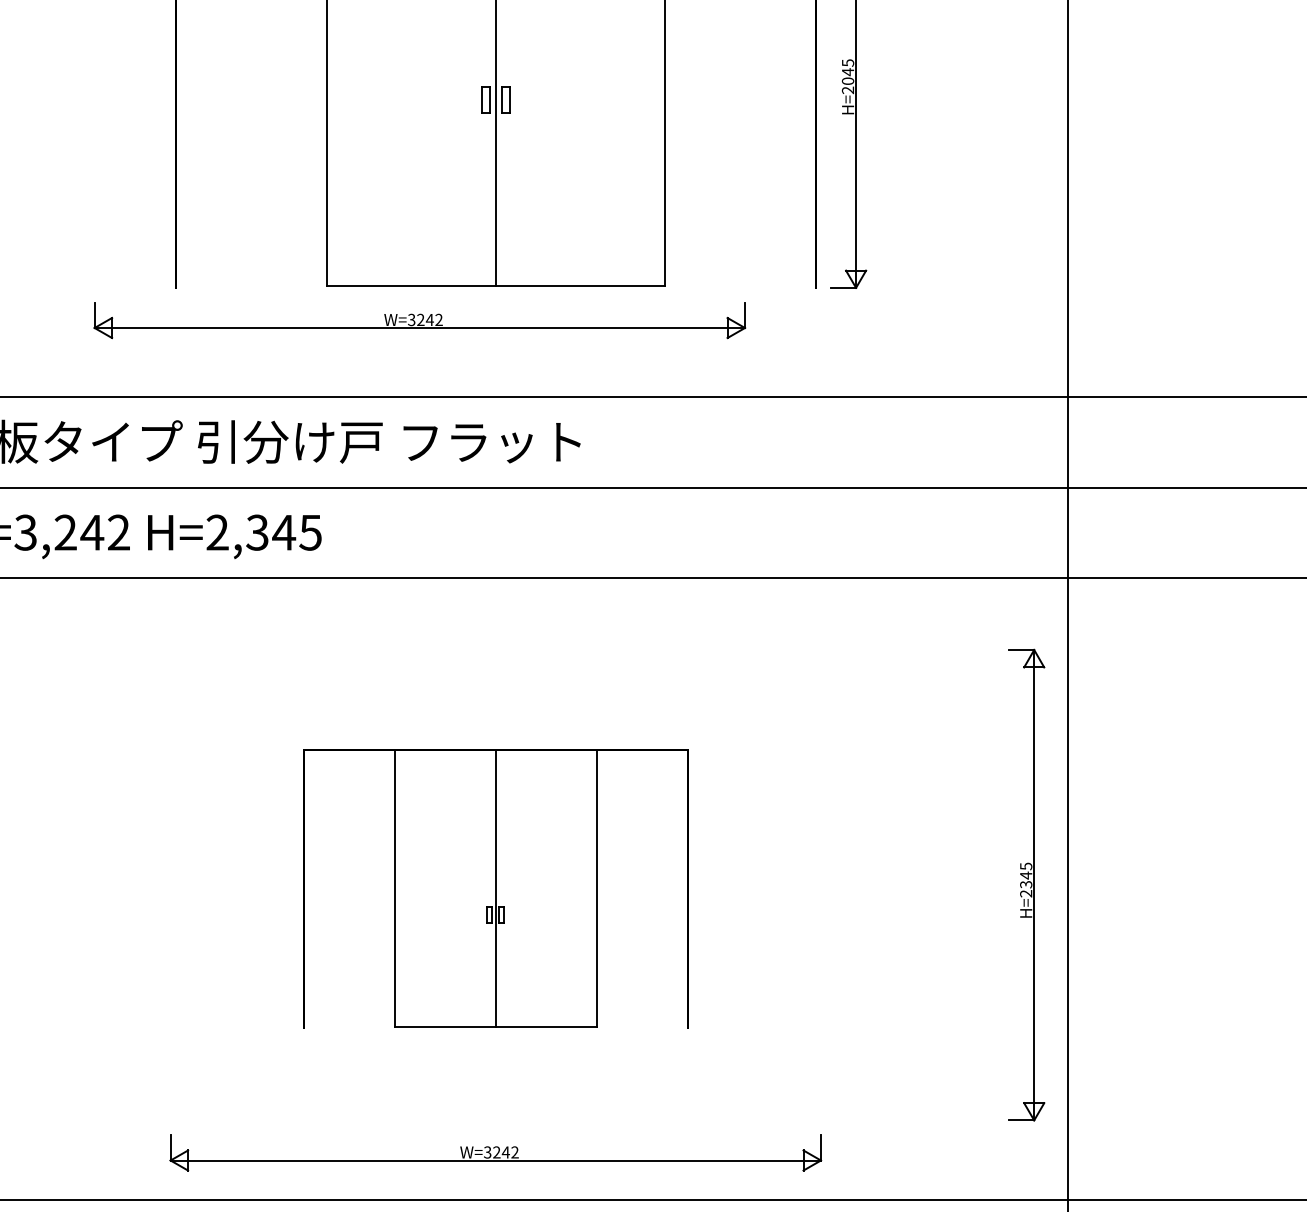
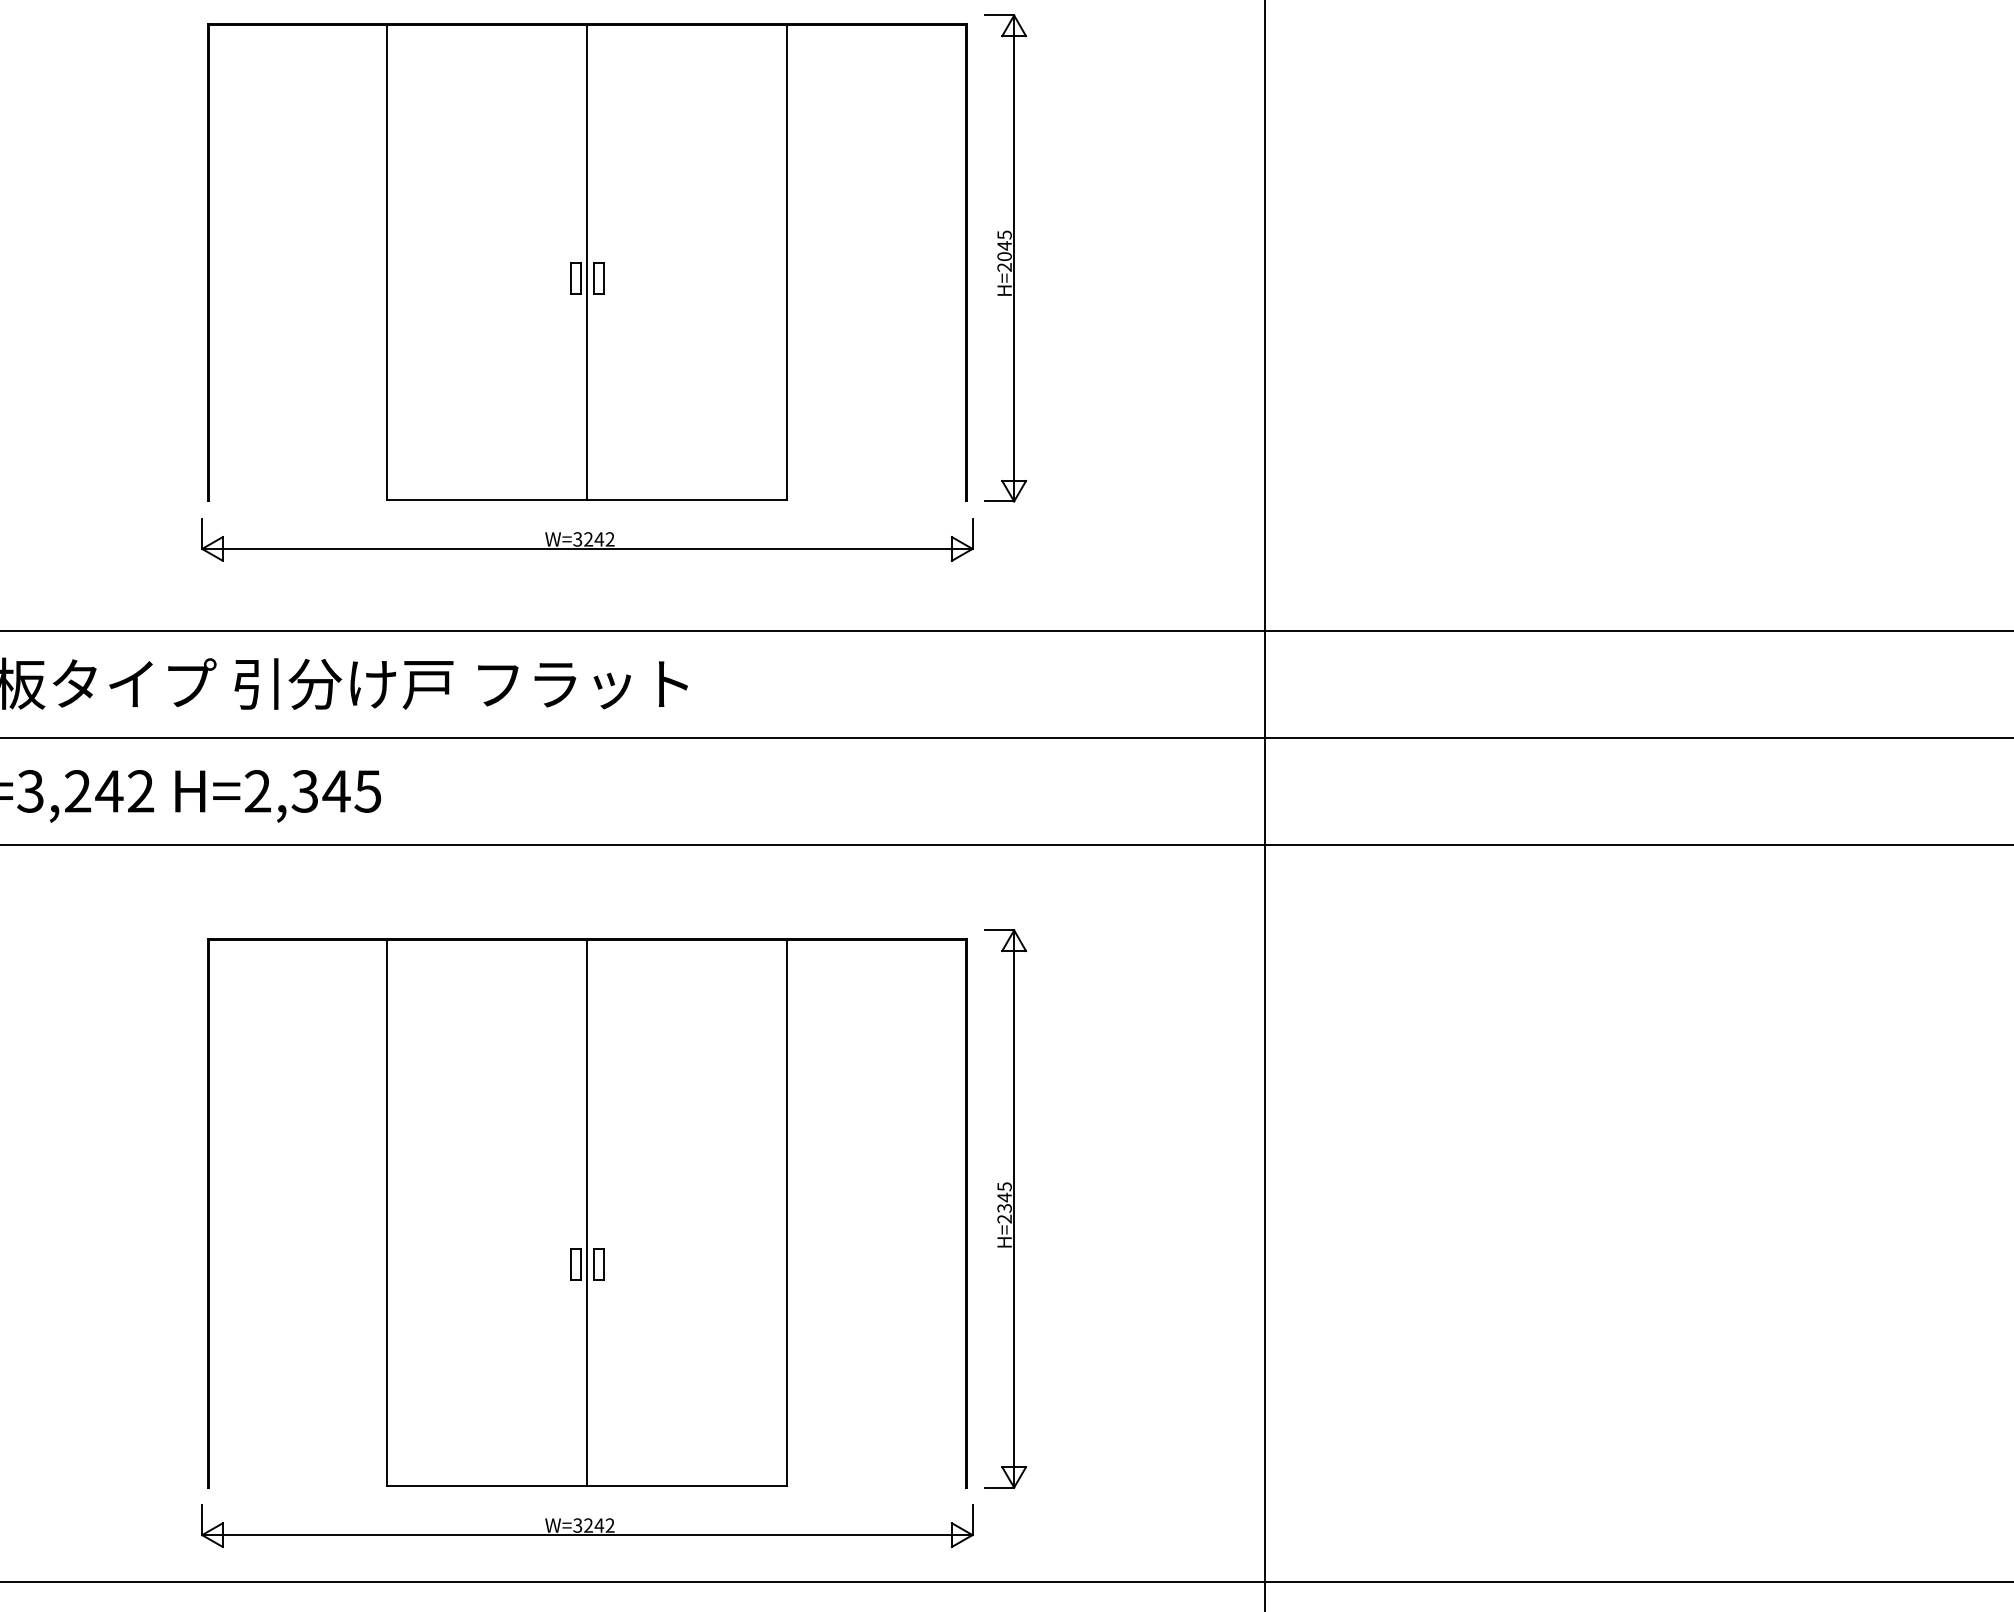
part: (419, 320) -> (587, 539), moved
part: (1026, 884) -> (1005, 1208), moved
part: (495, 889) -> (587, 1213), size x1.67

